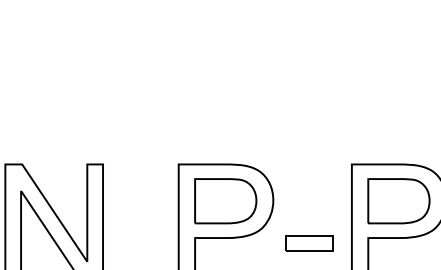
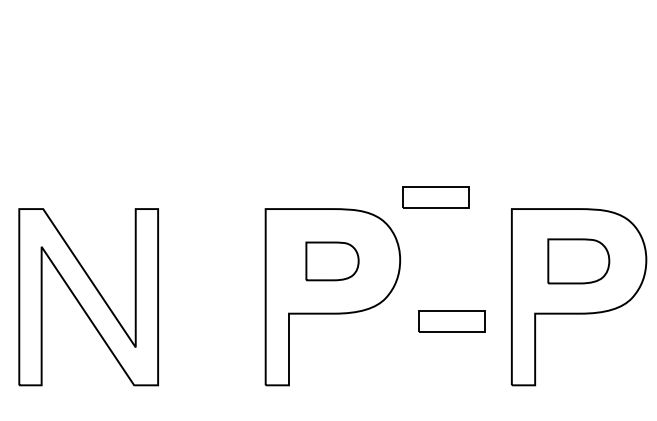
part: (298, 156) -> (435, 197), added
part: (225, 201) -> (332, 261), size x0.6
part: (398, 201) -> (578, 261), size x0.7

